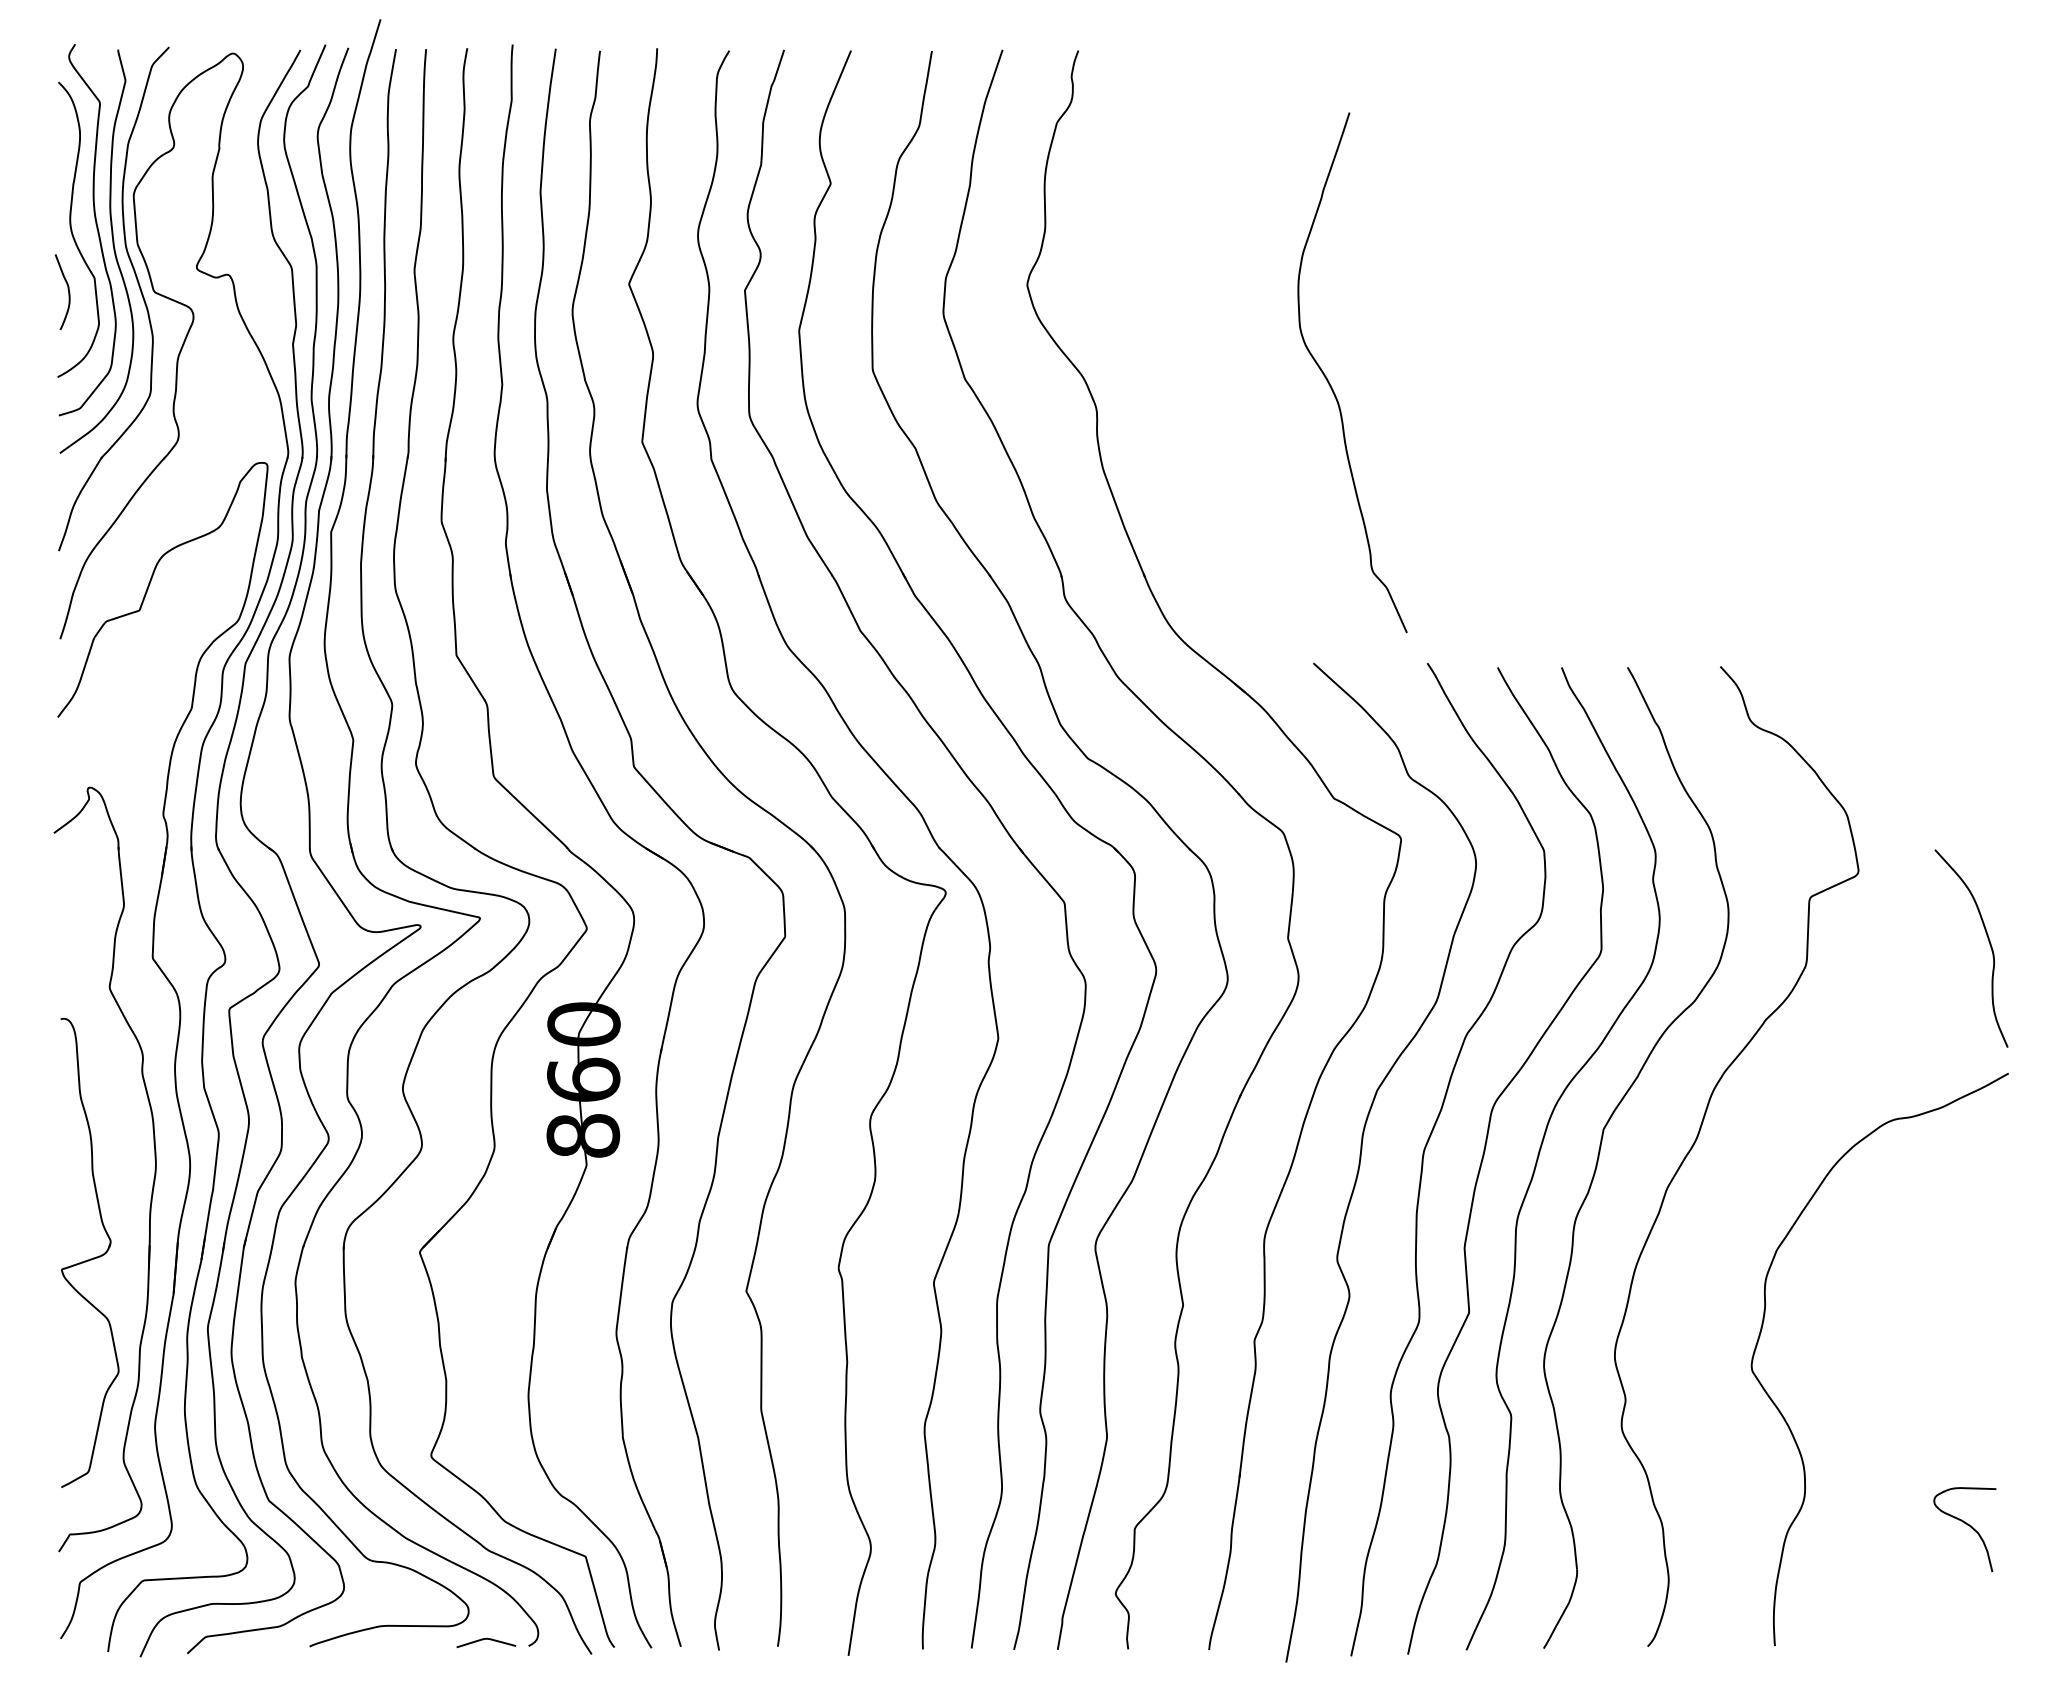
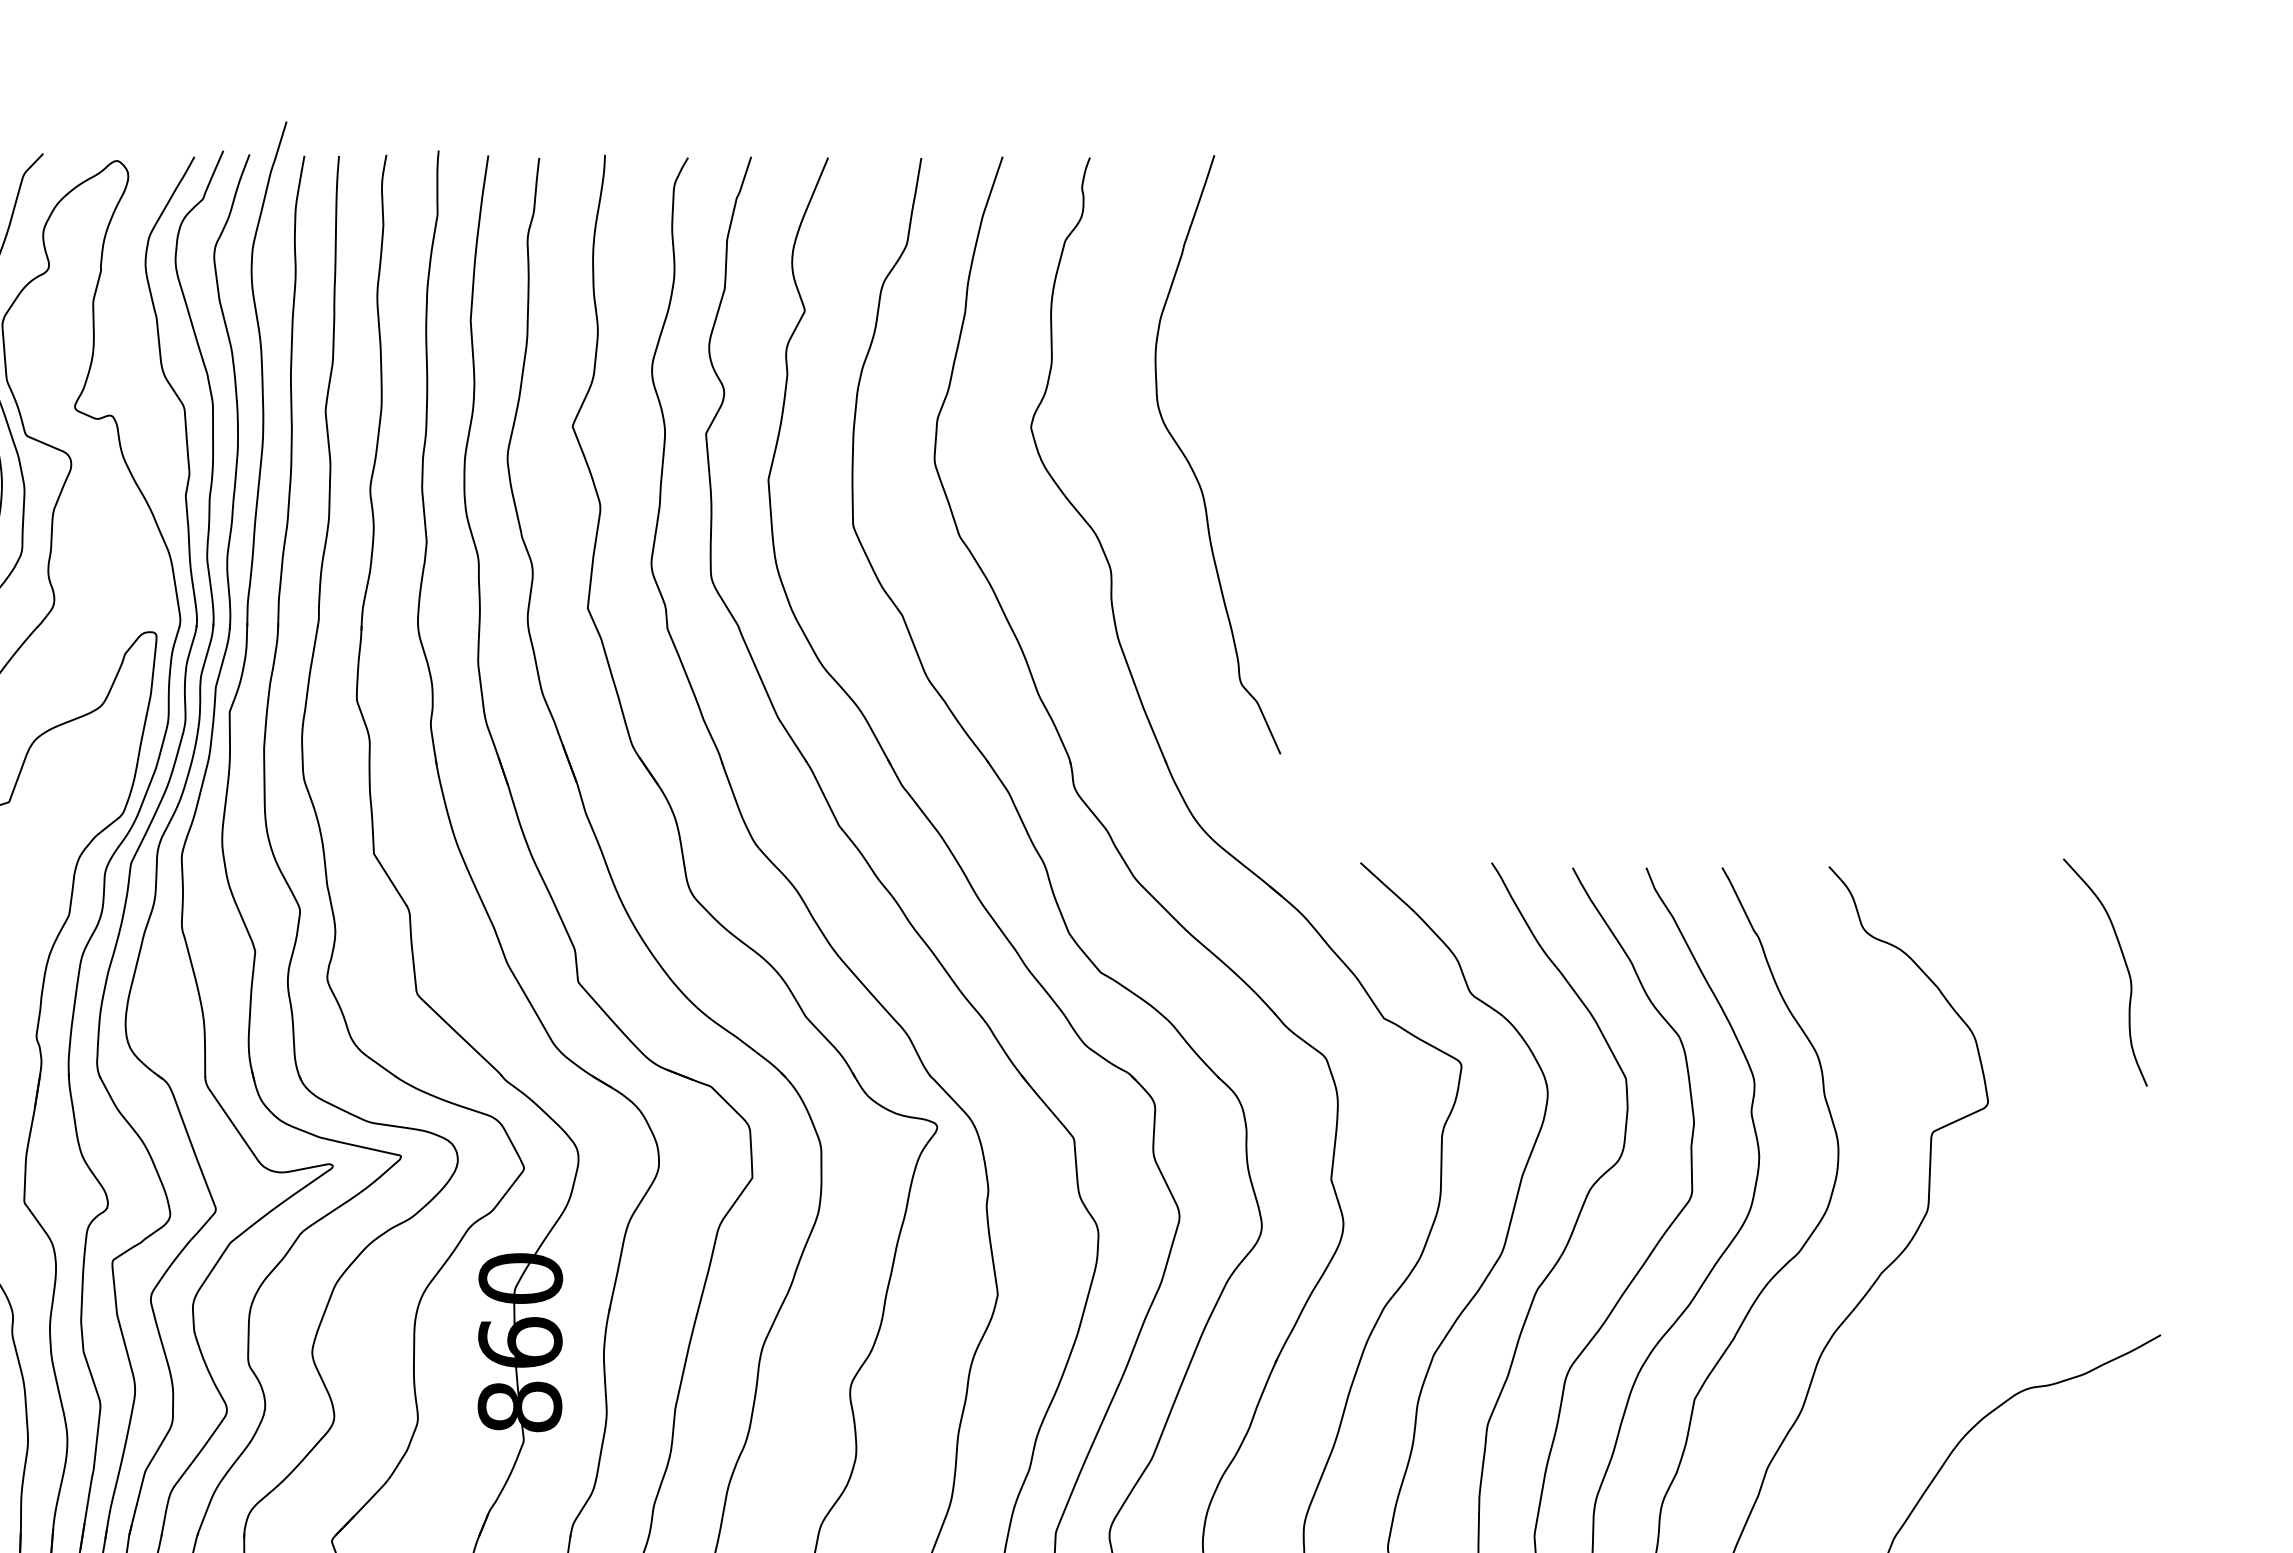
curve: (1330, 383) -> (1192, 467), moved
curve: (1988, 941) -> (2124, 964), moved

